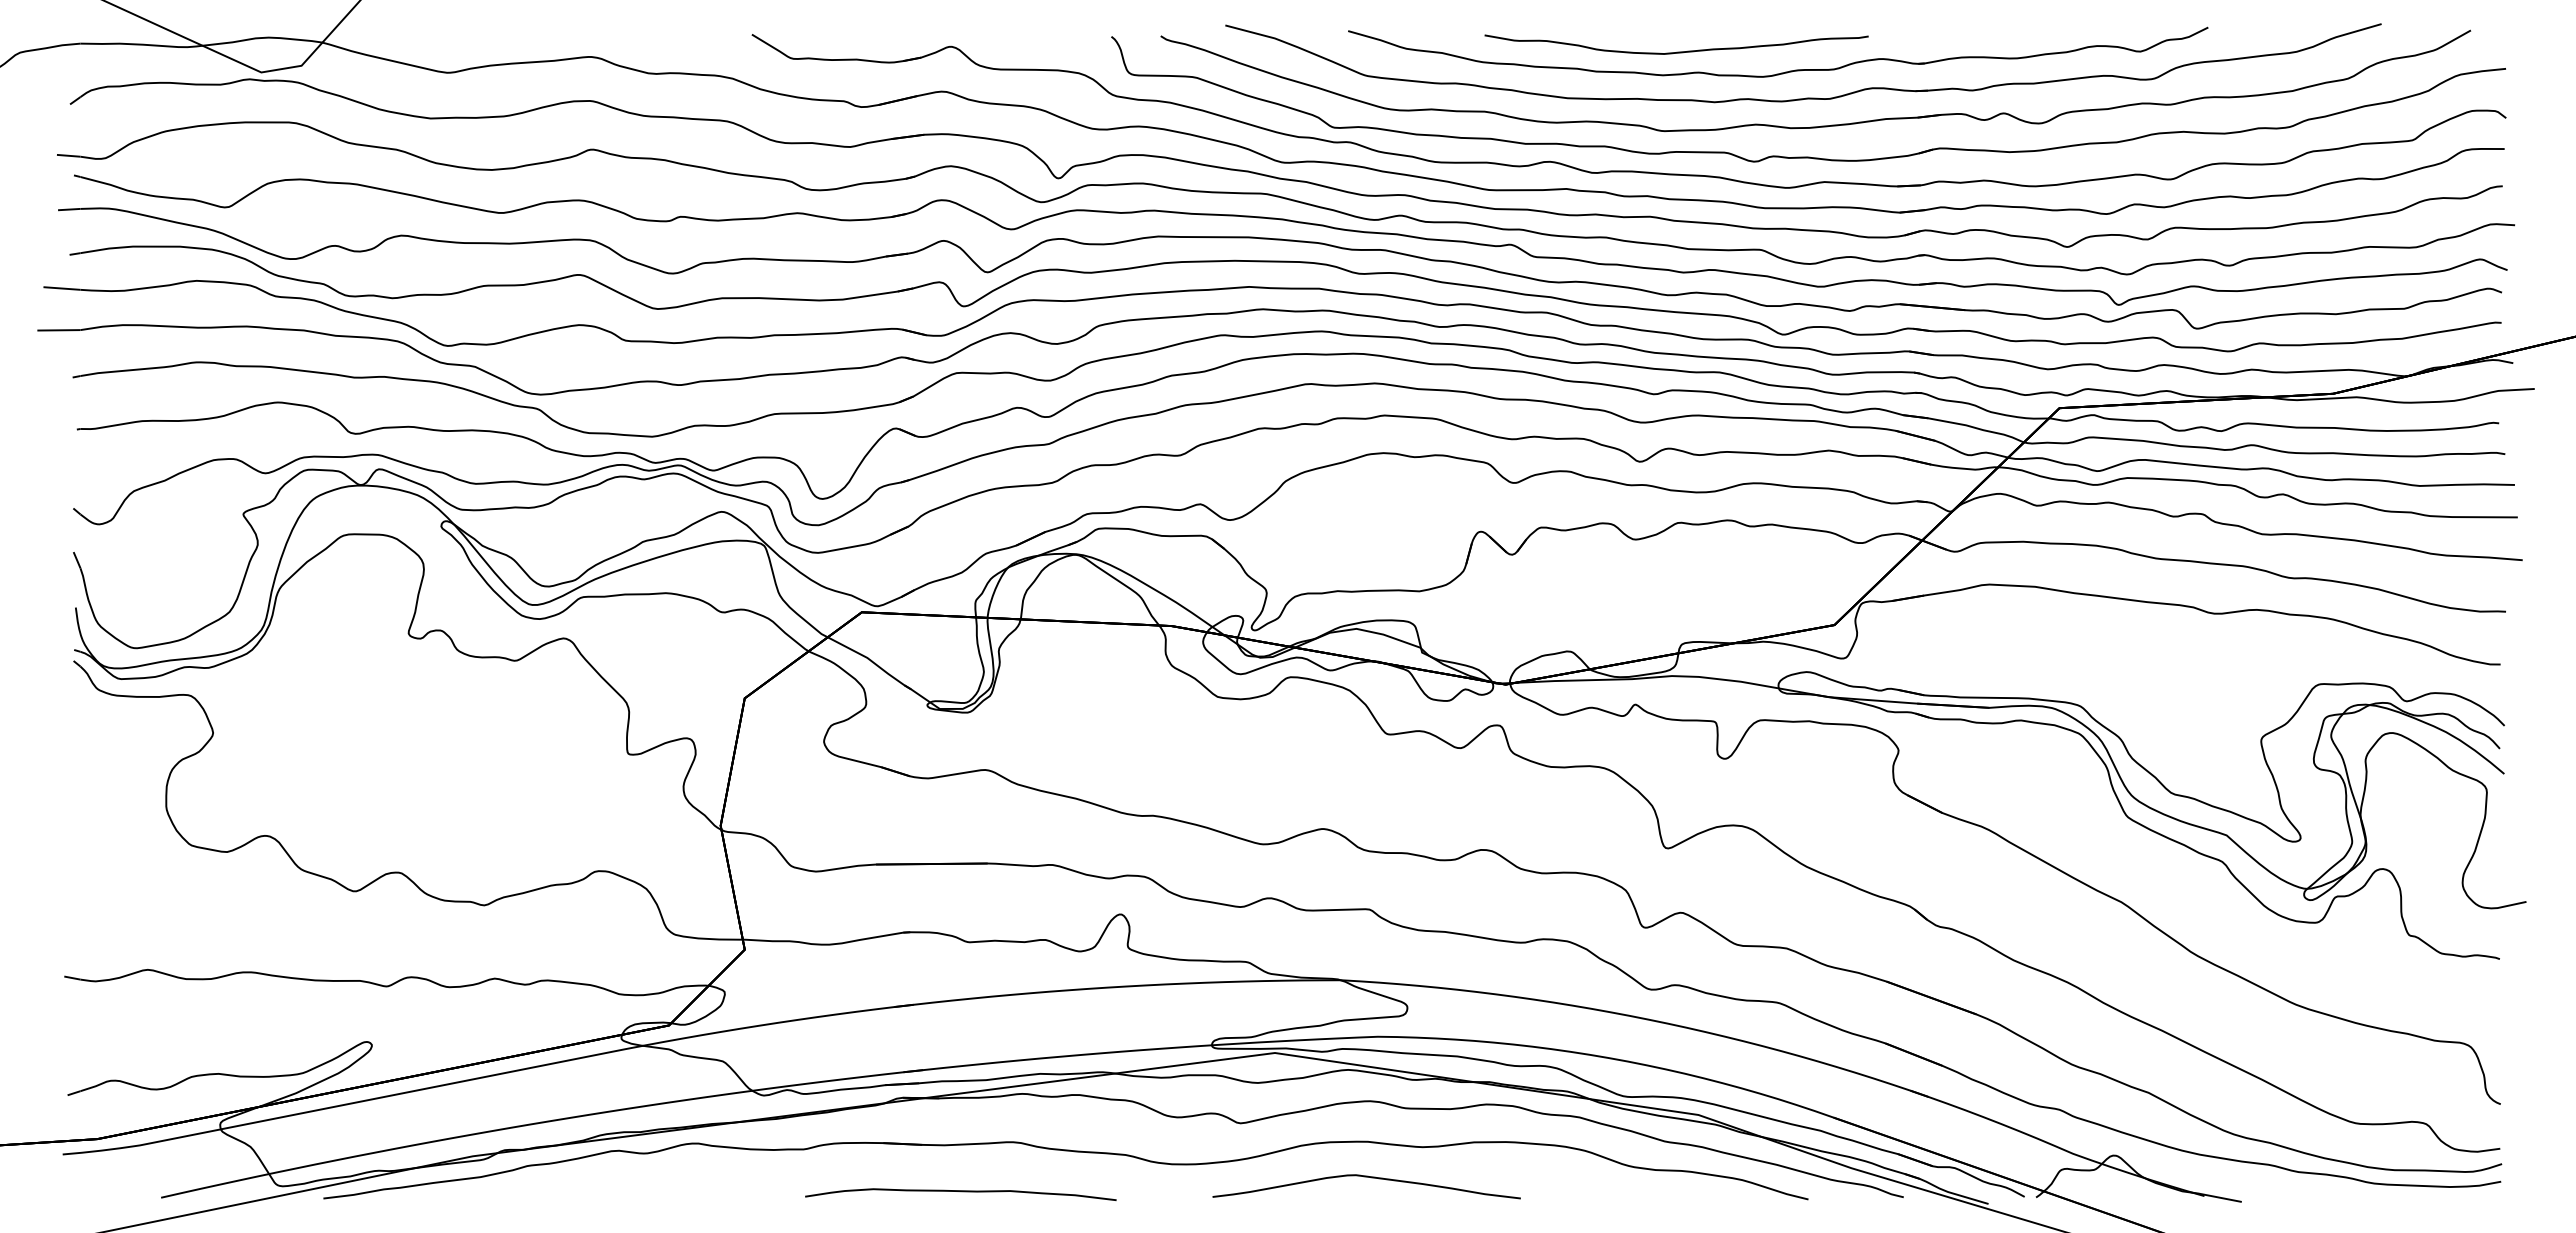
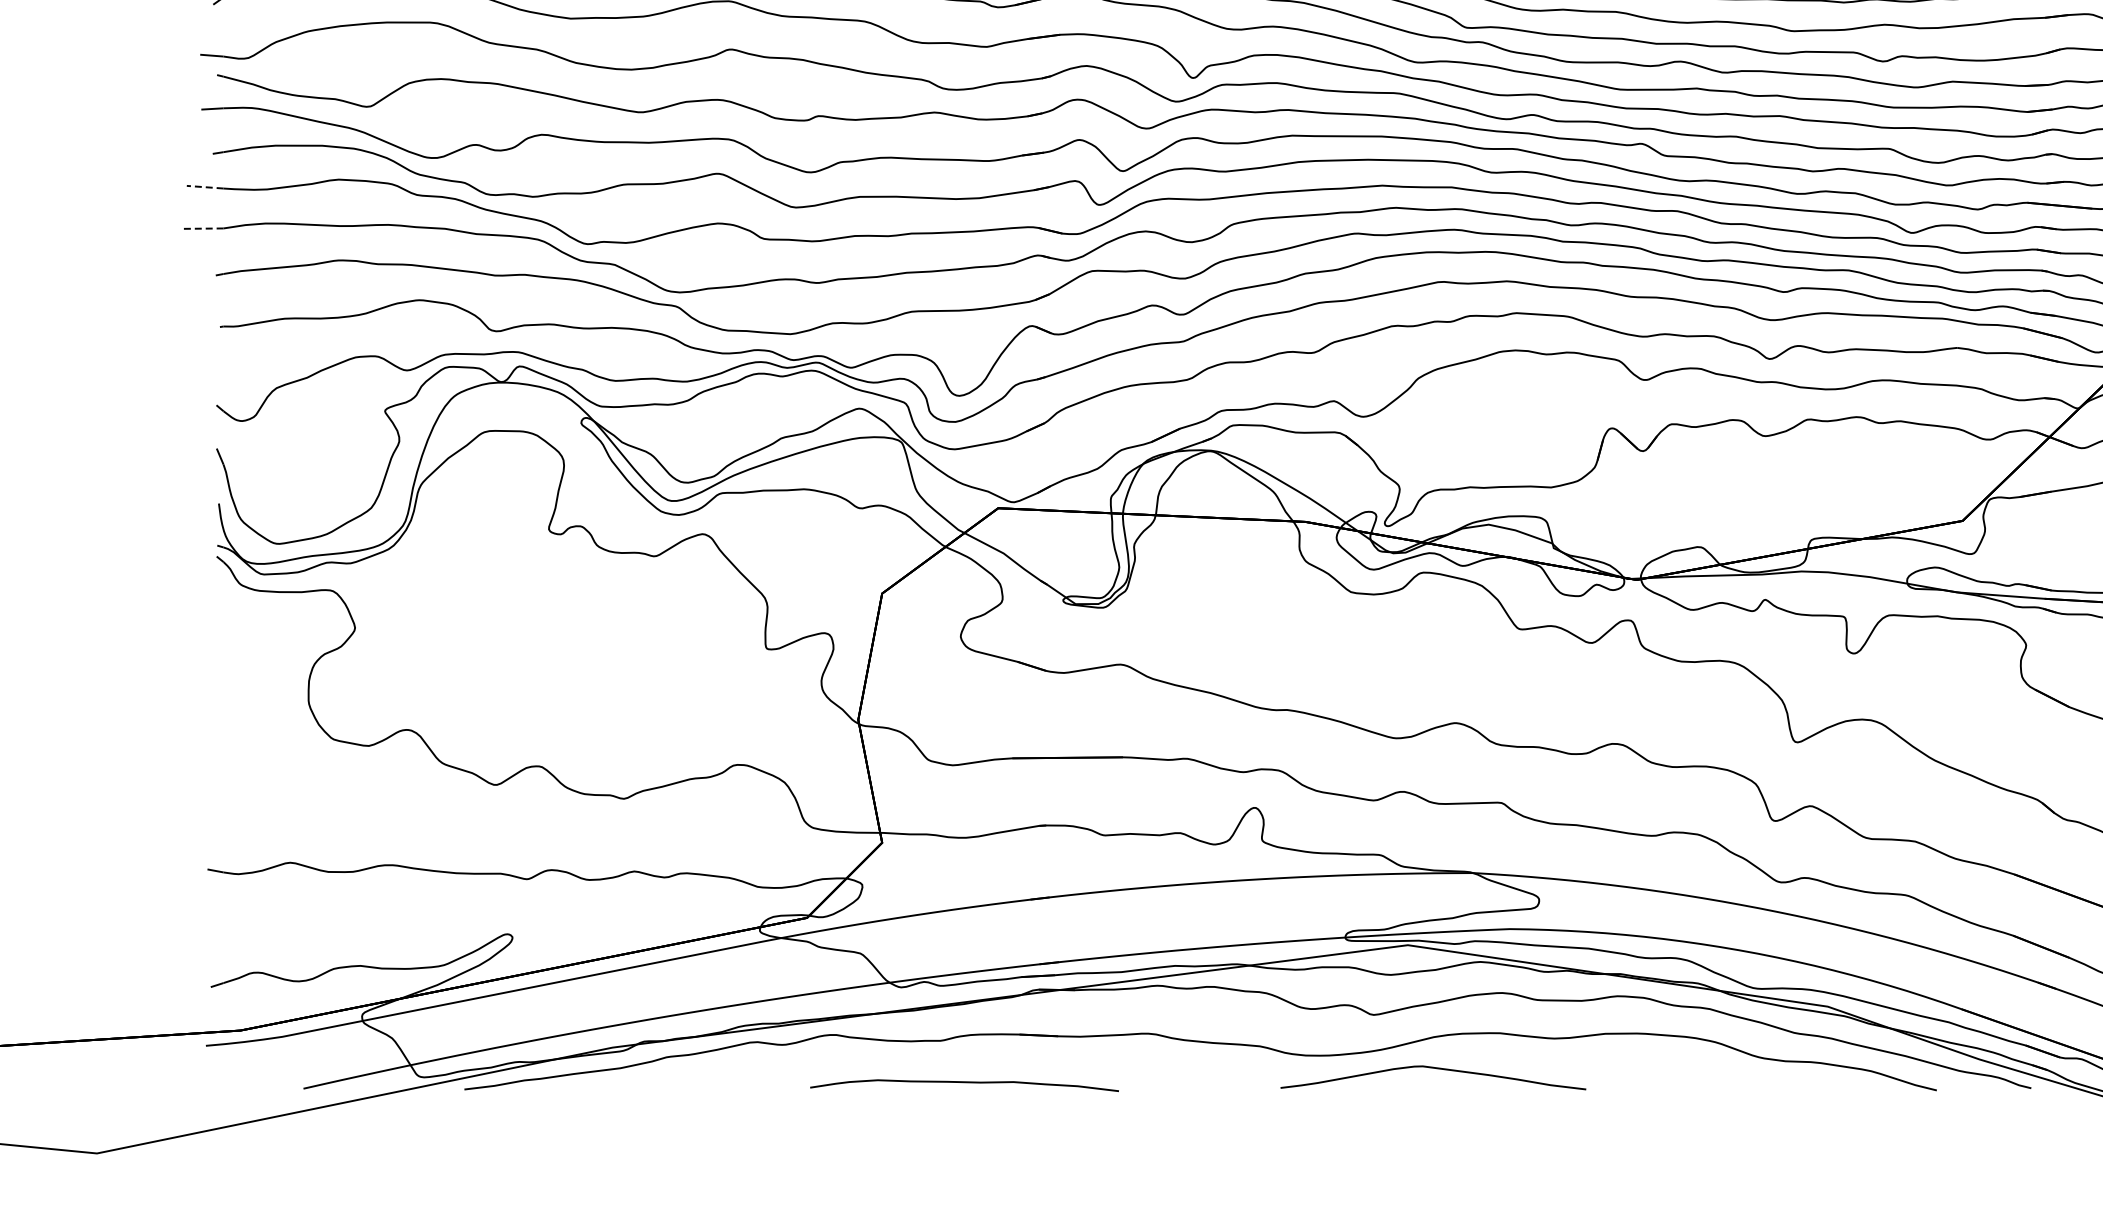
line: (61, 288) -> (204, 187), solid -> dashed
line: (58, 330) -> (201, 228), solid -> dashed
curve: (1366, 1177) -> (1433, 1068), moved
curve: (960, 1192) -> (964, 1083), moved

